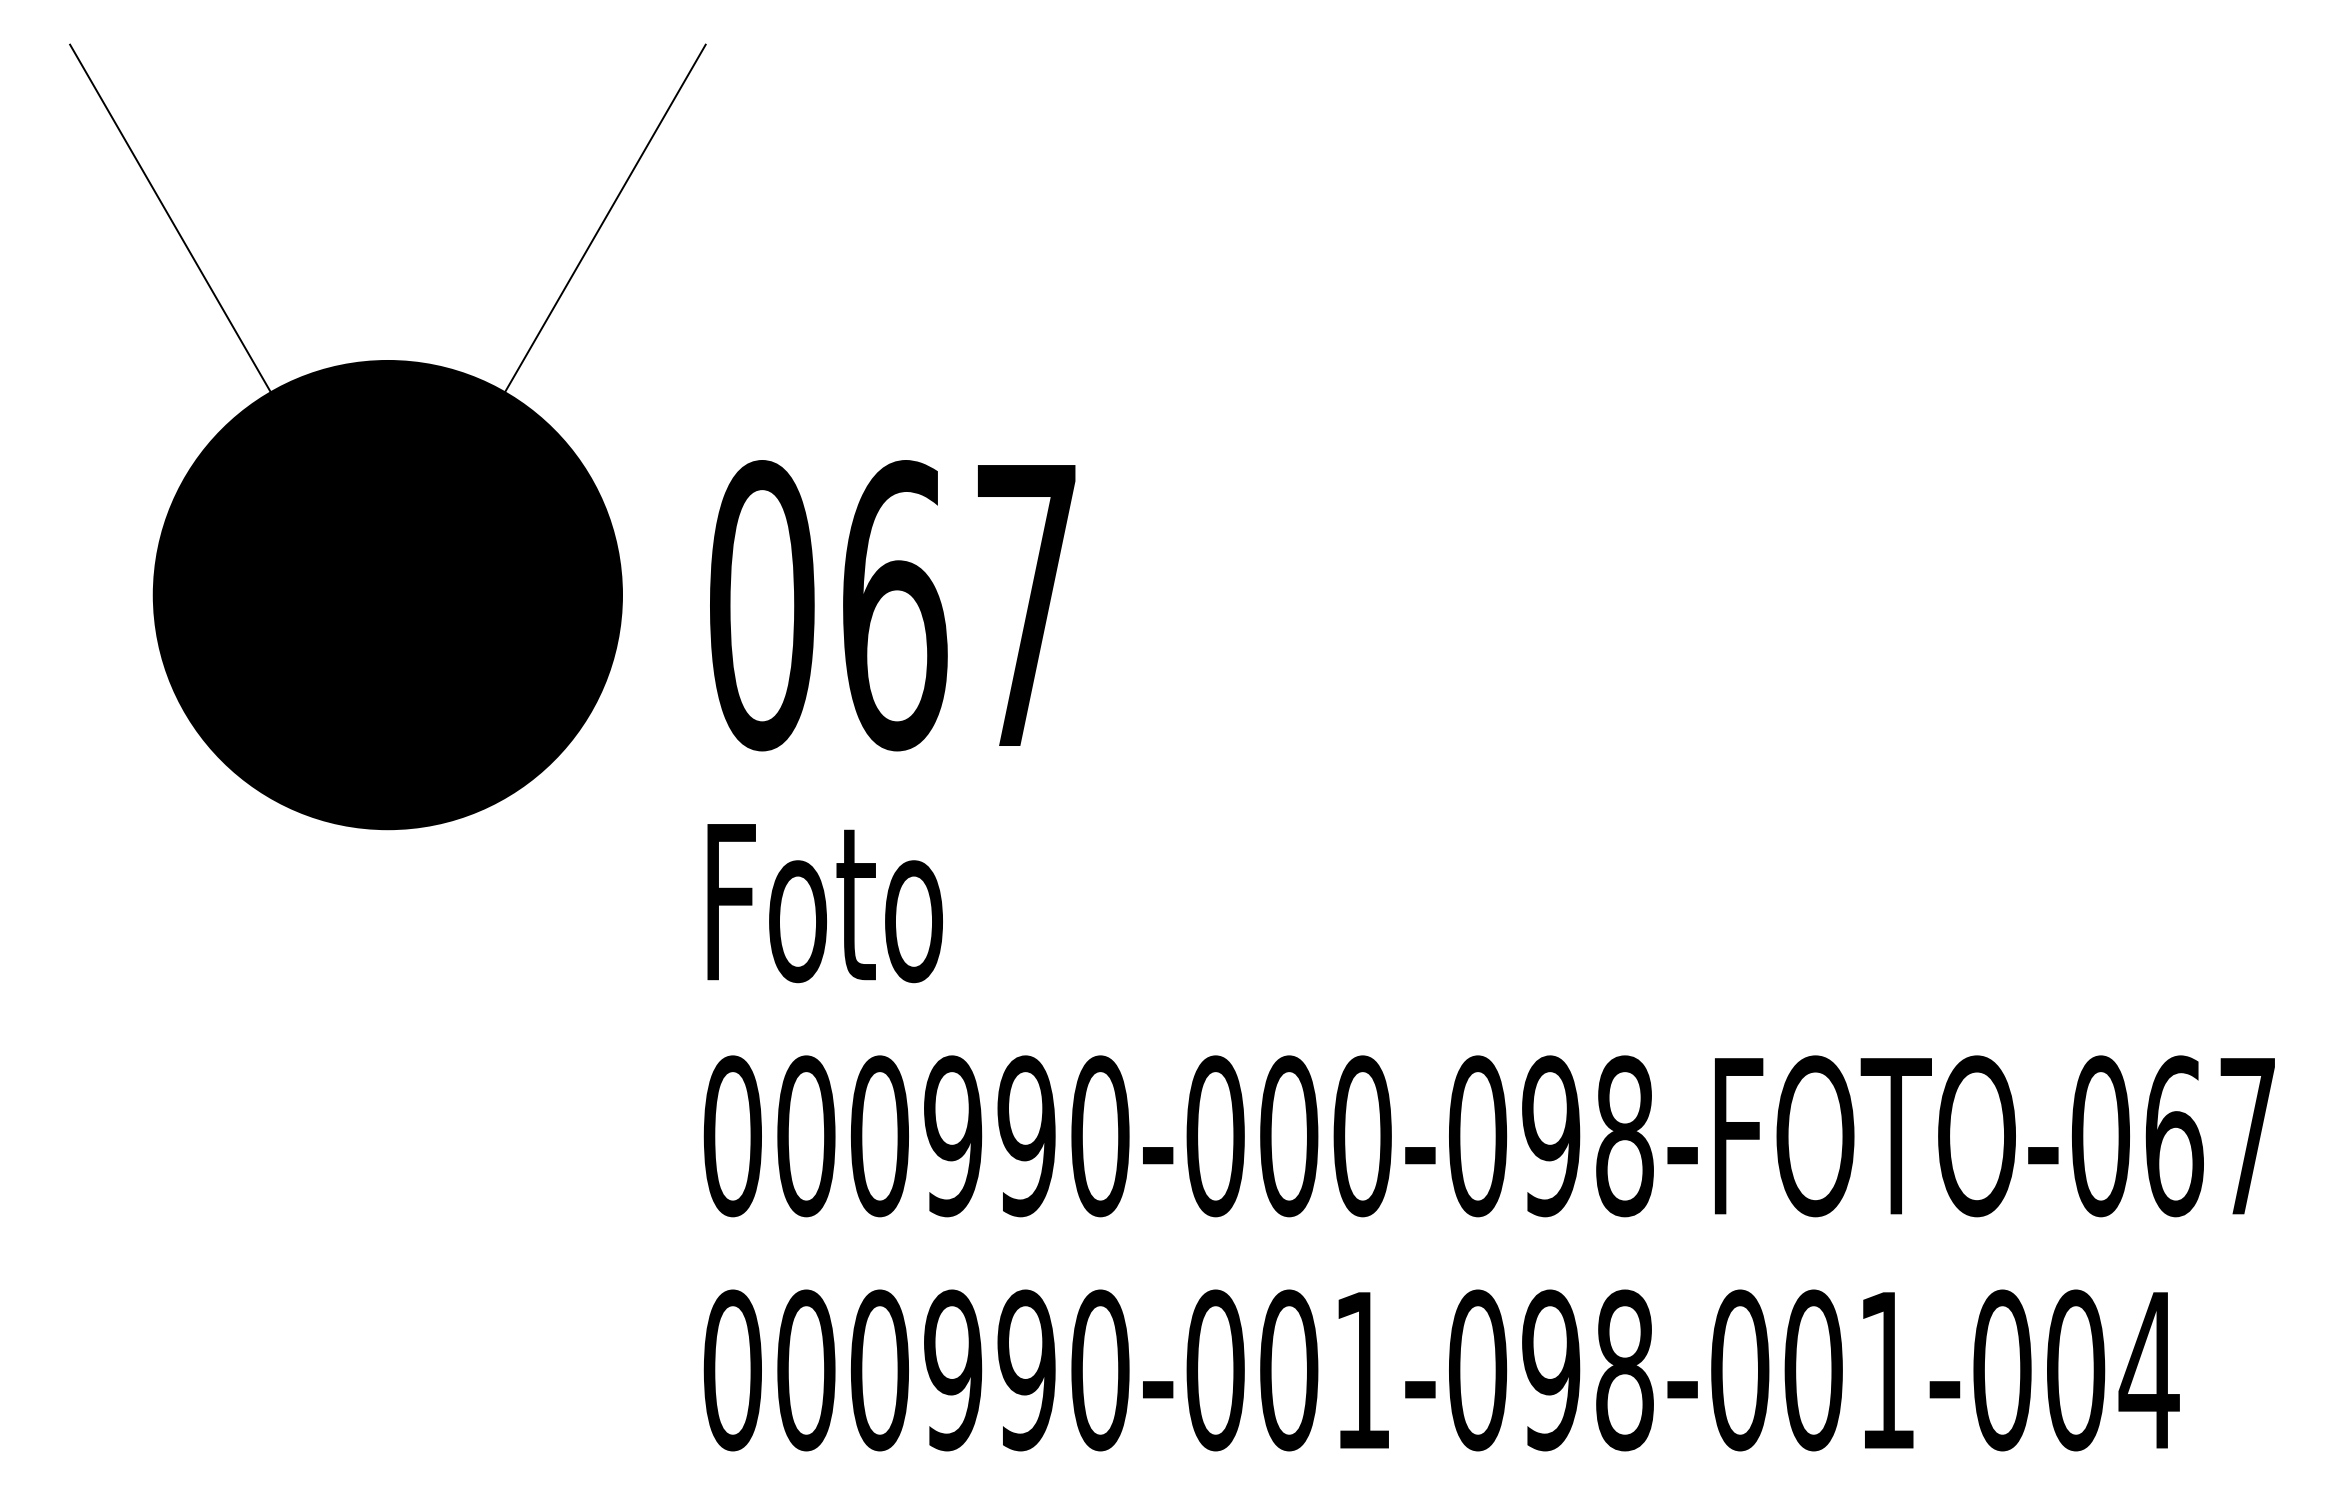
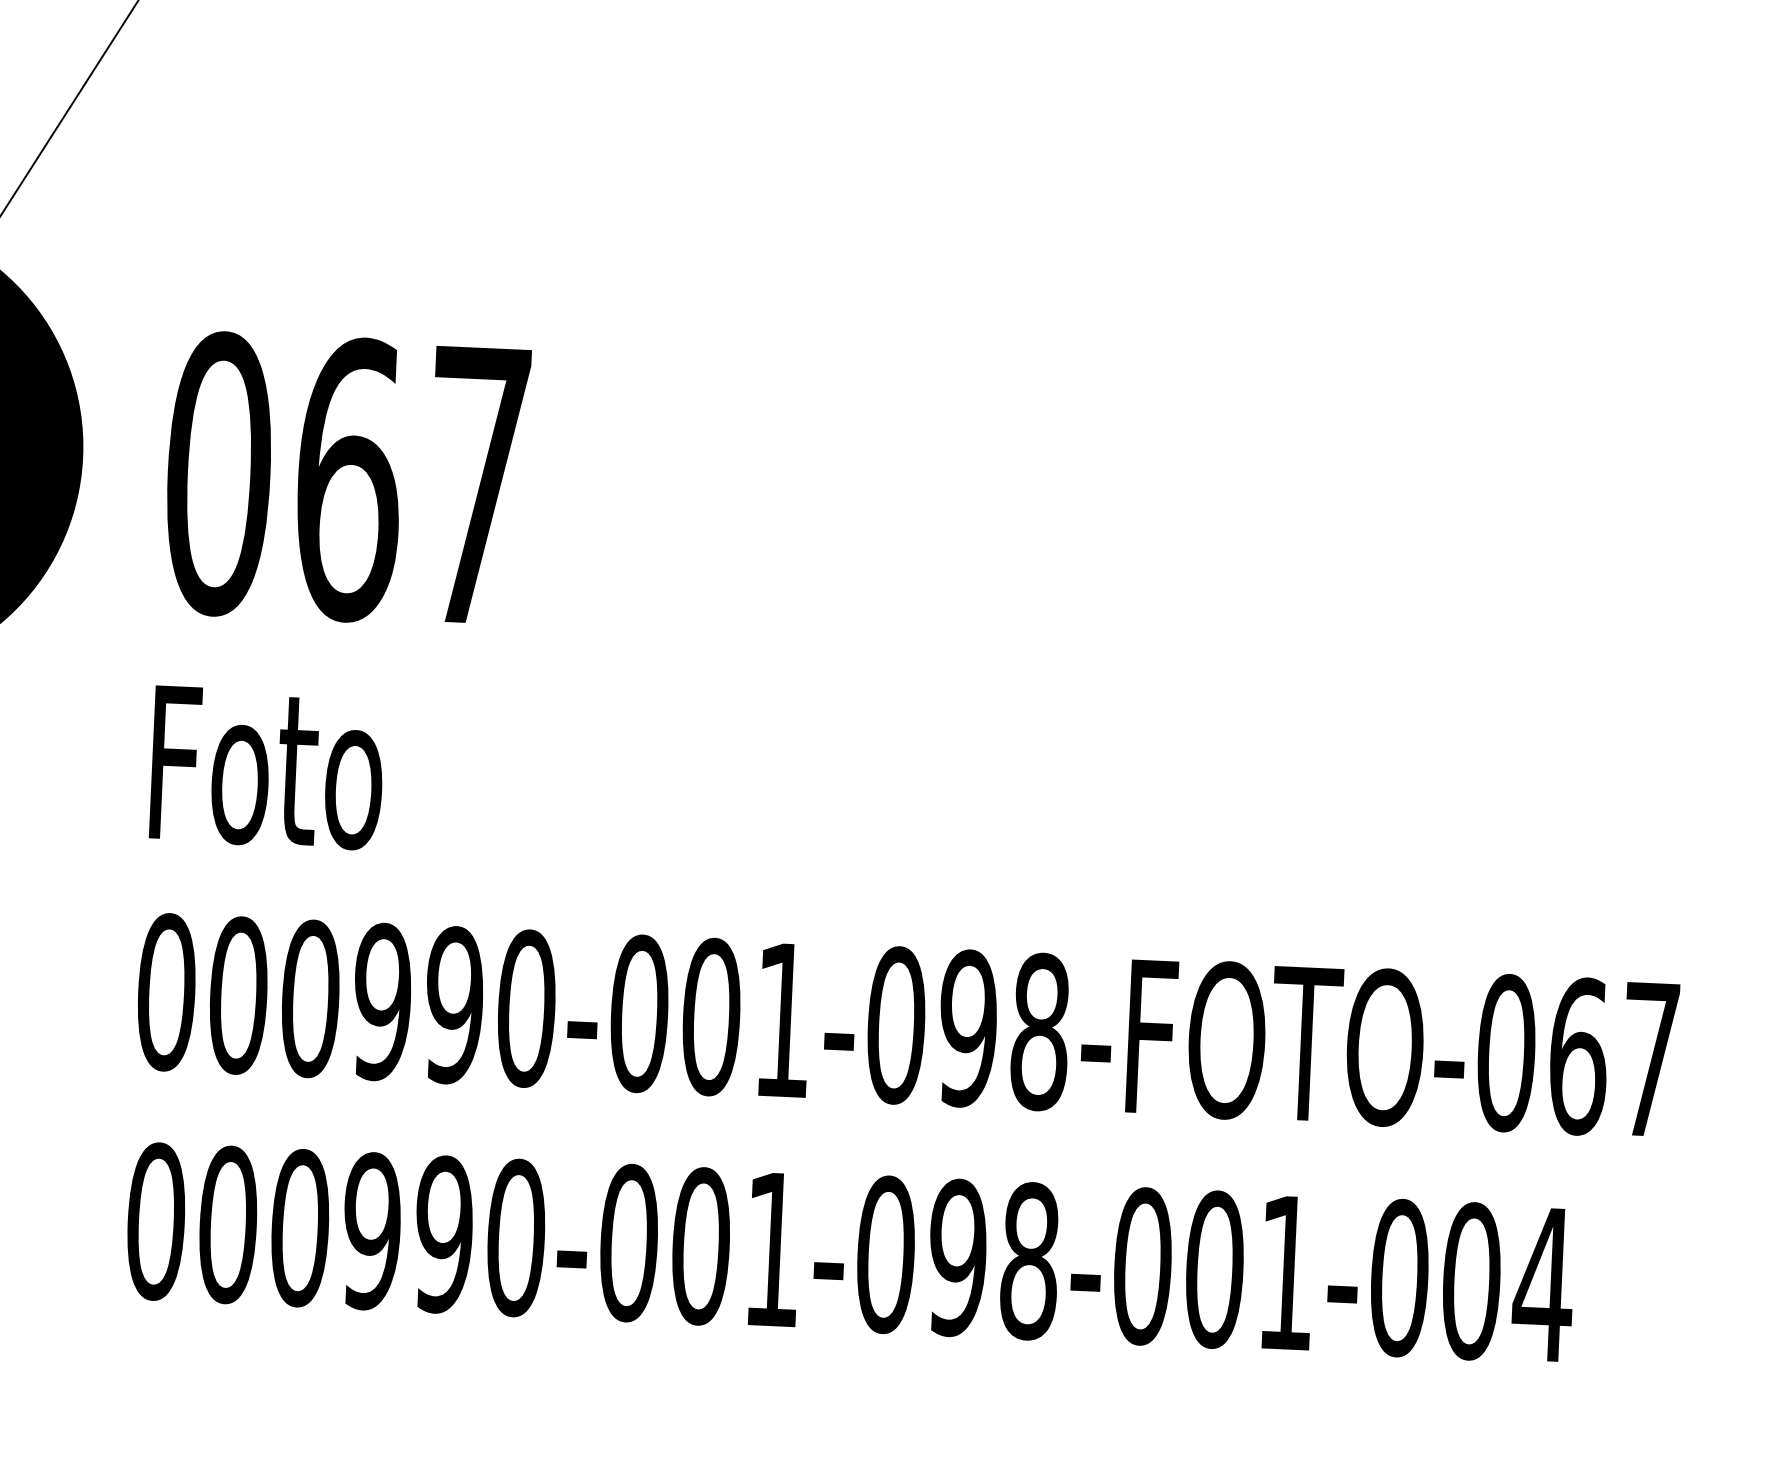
text: (1362, 1136) -> (783, 1020), 000990-000-098-FOTO-067 -> 000990-001-098-FOTO-067

